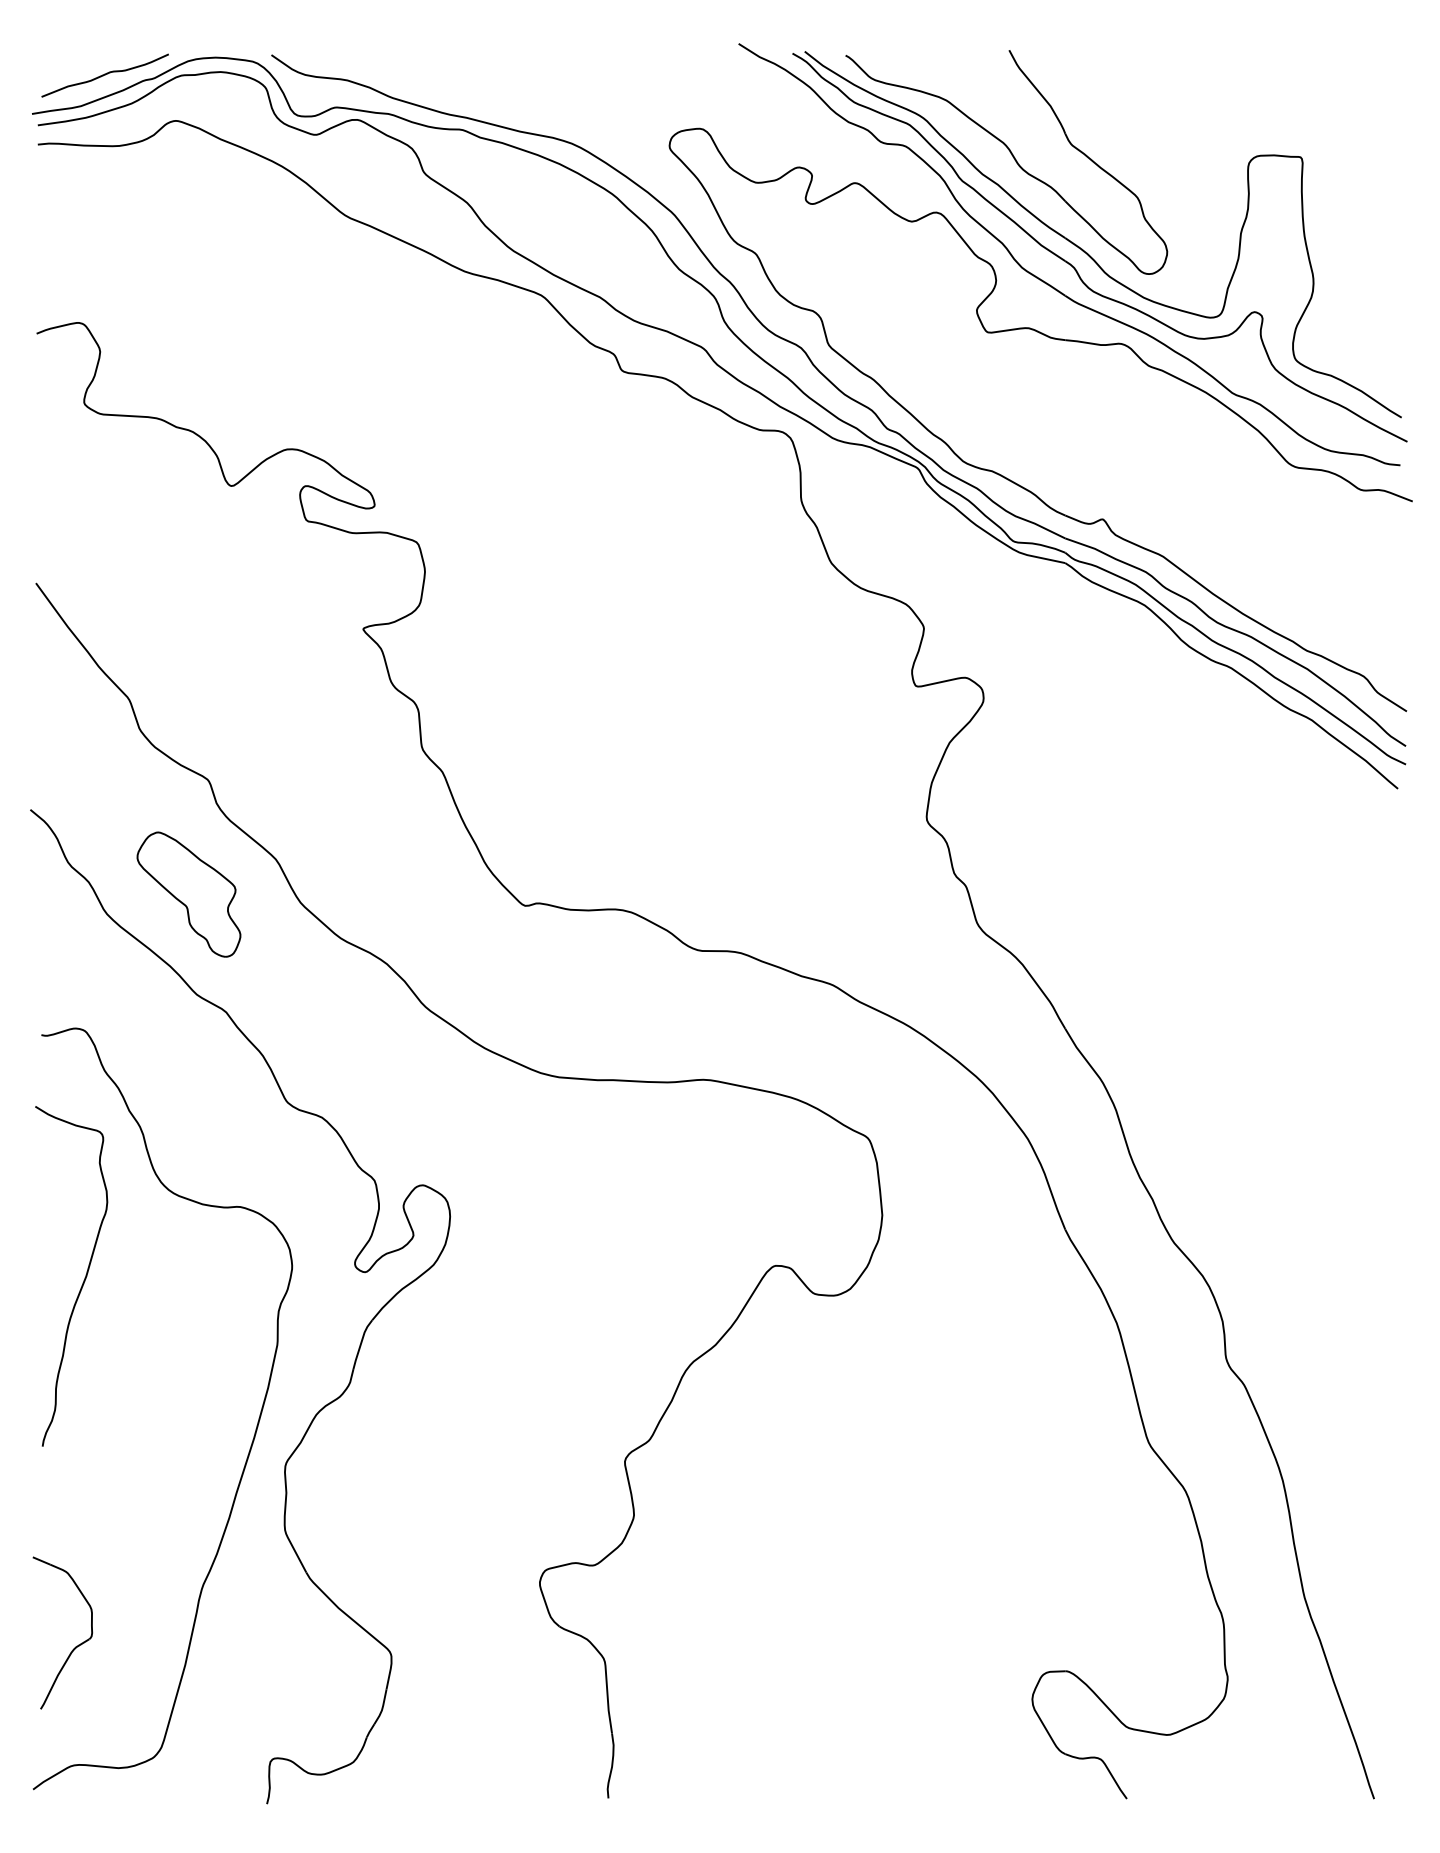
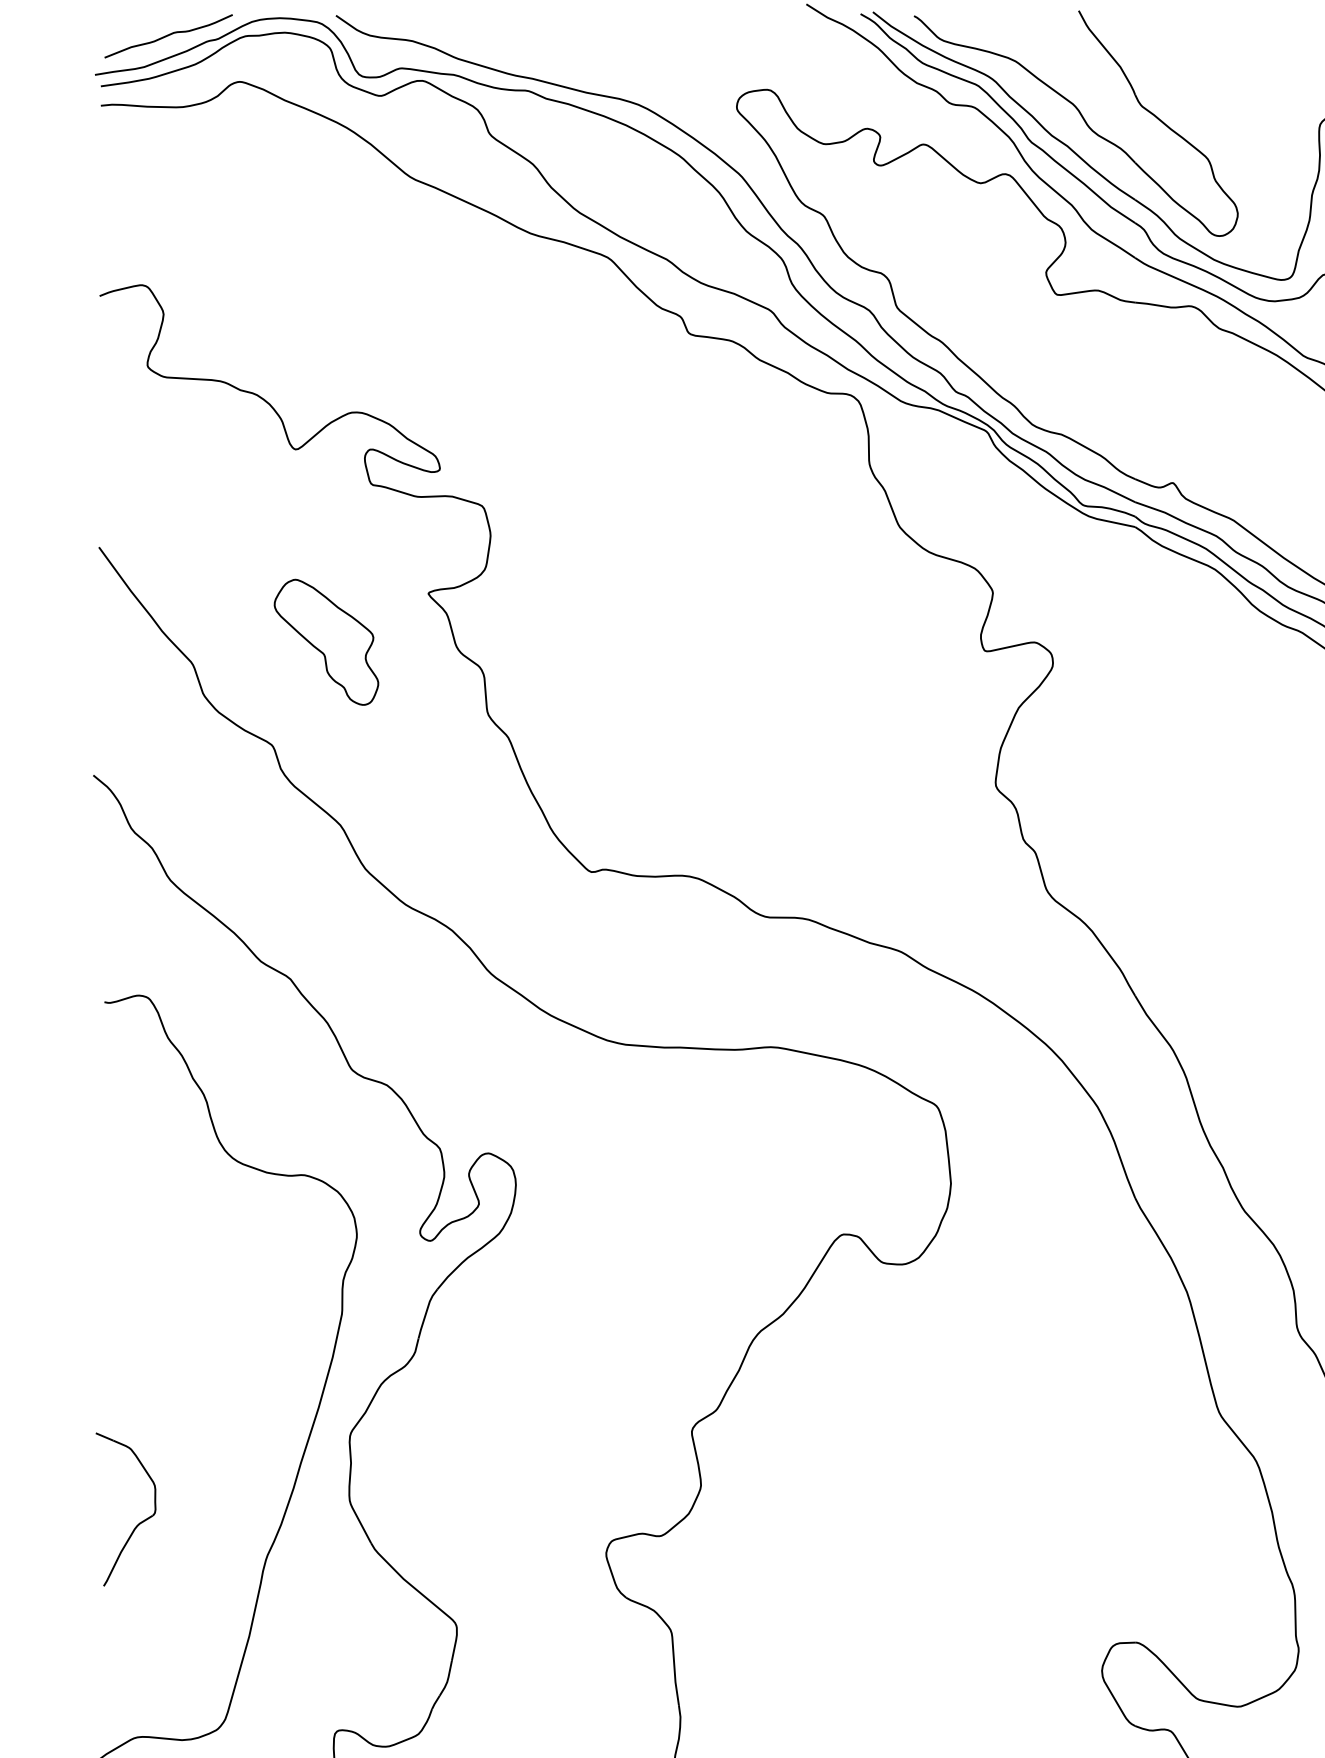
part: (188, 894) -> (326, 642), moved
curve: (82, 1282) -> (145, 1251), removed
part: (75, 1646) -> (138, 1523), moved

